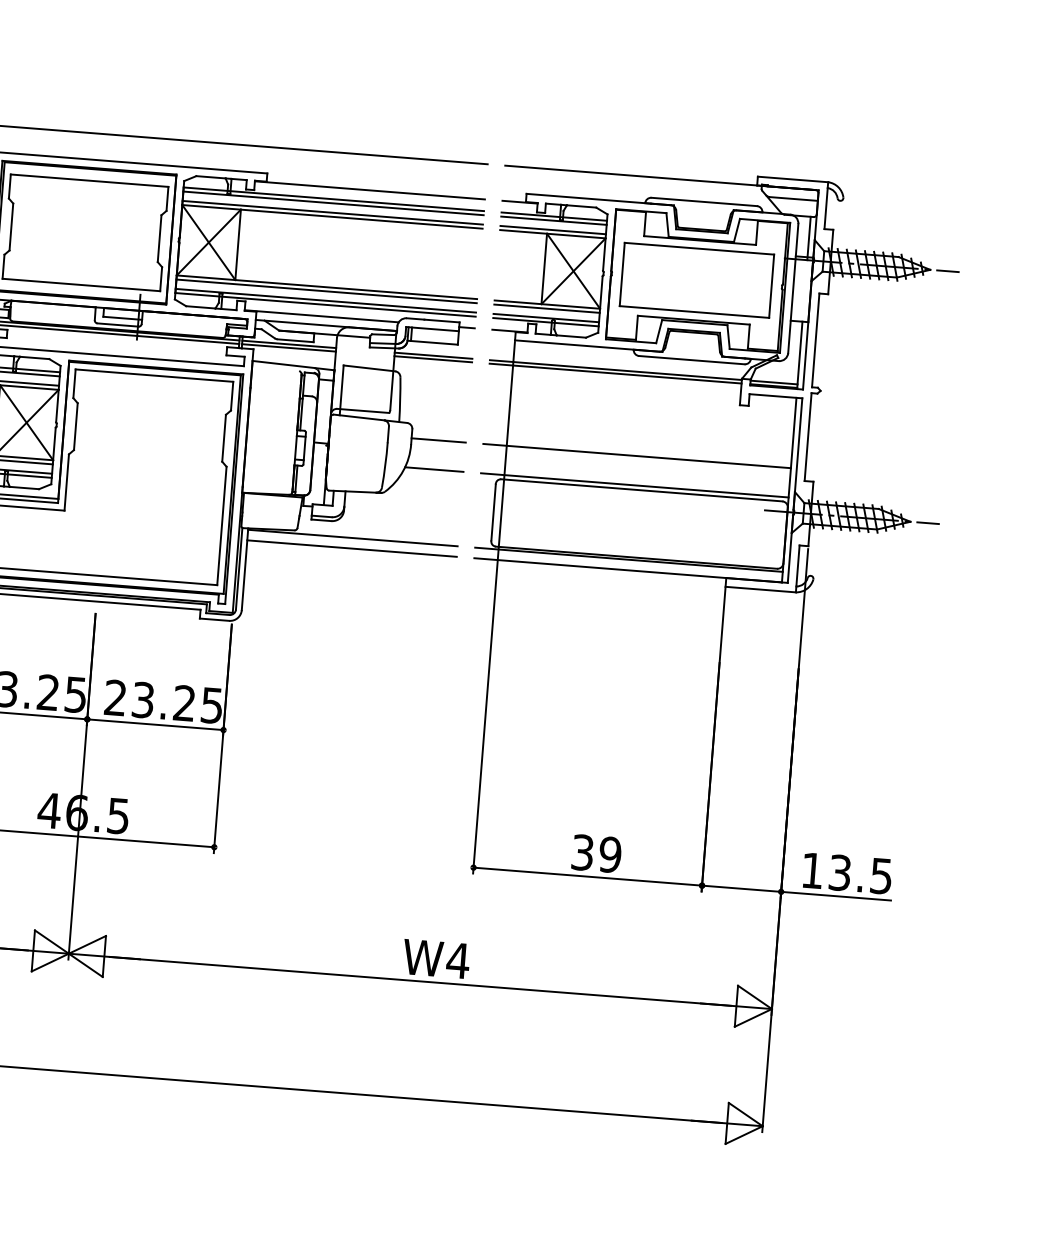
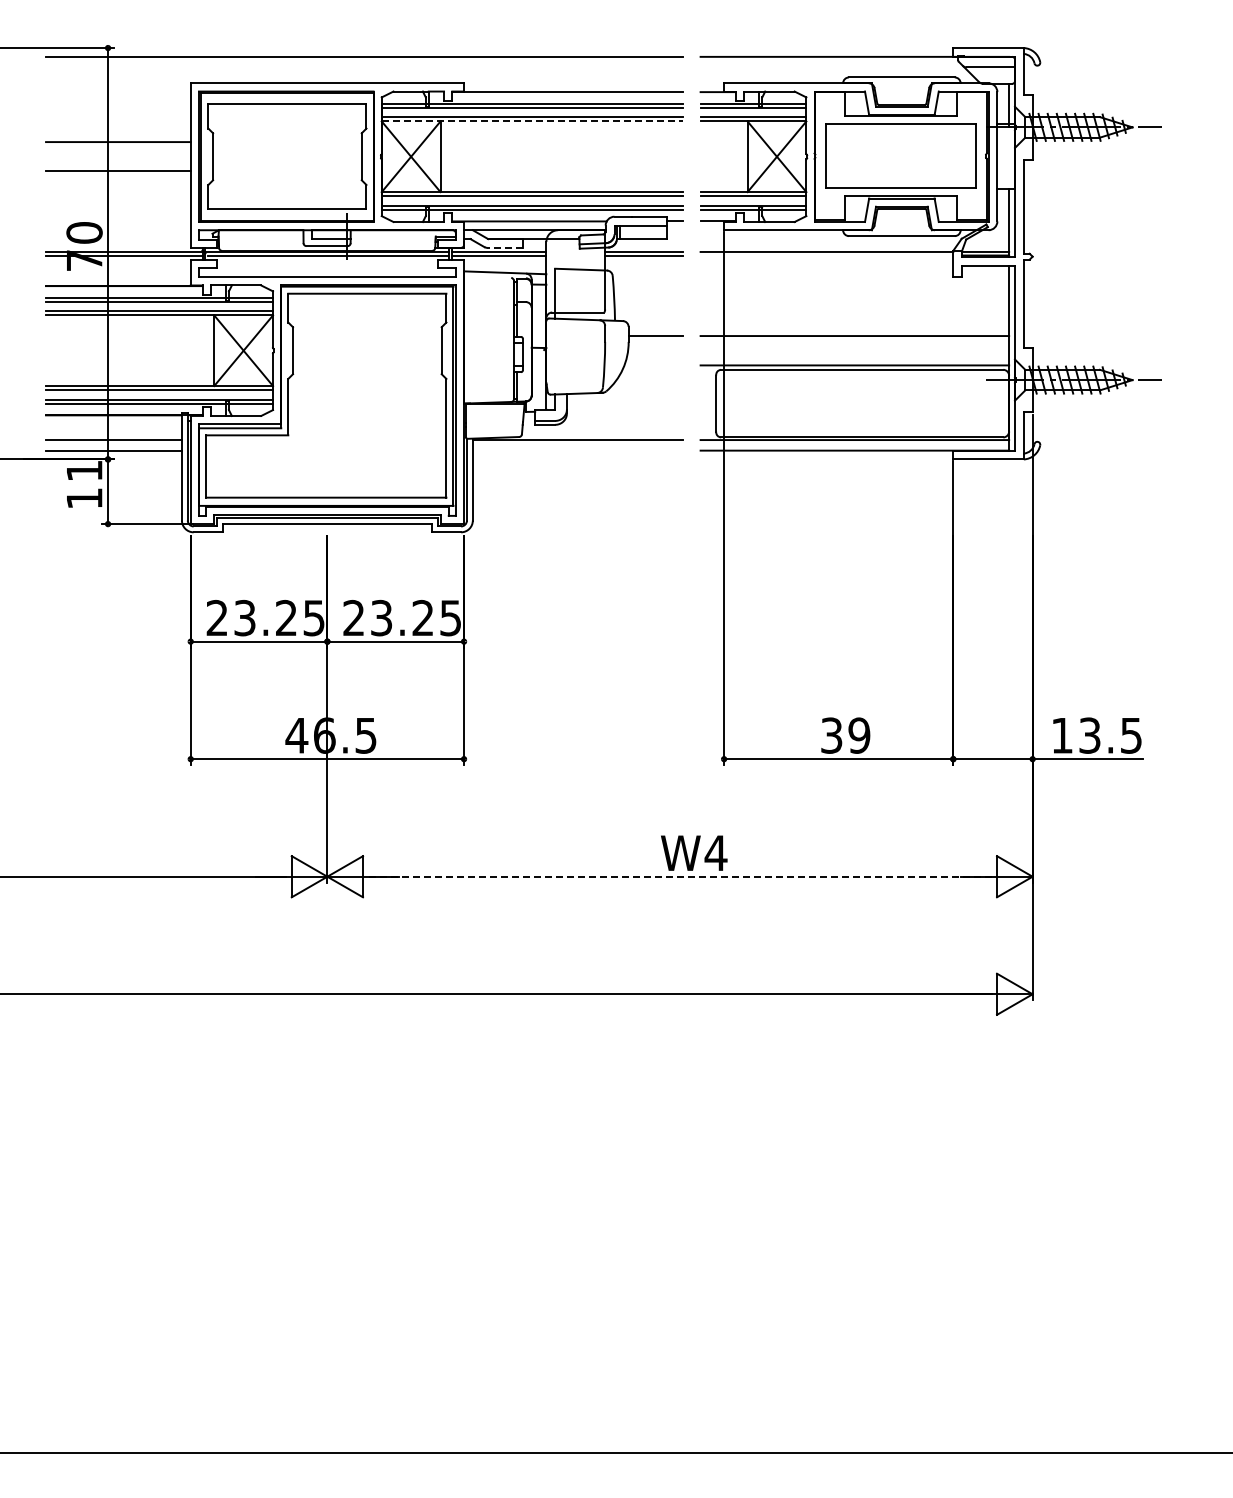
line: (332, 216) -> (532, 121), solid -> dashed
line: (294, 340) -> (504, 247), solid -> dashed
line: (615, 373) -> (826, 255), removed
line: (434, 469) -> (653, 365), removed
line: (351, 548) -> (577, 450), removed
line: (420, 981) -> (680, 876), solid -> dashed

